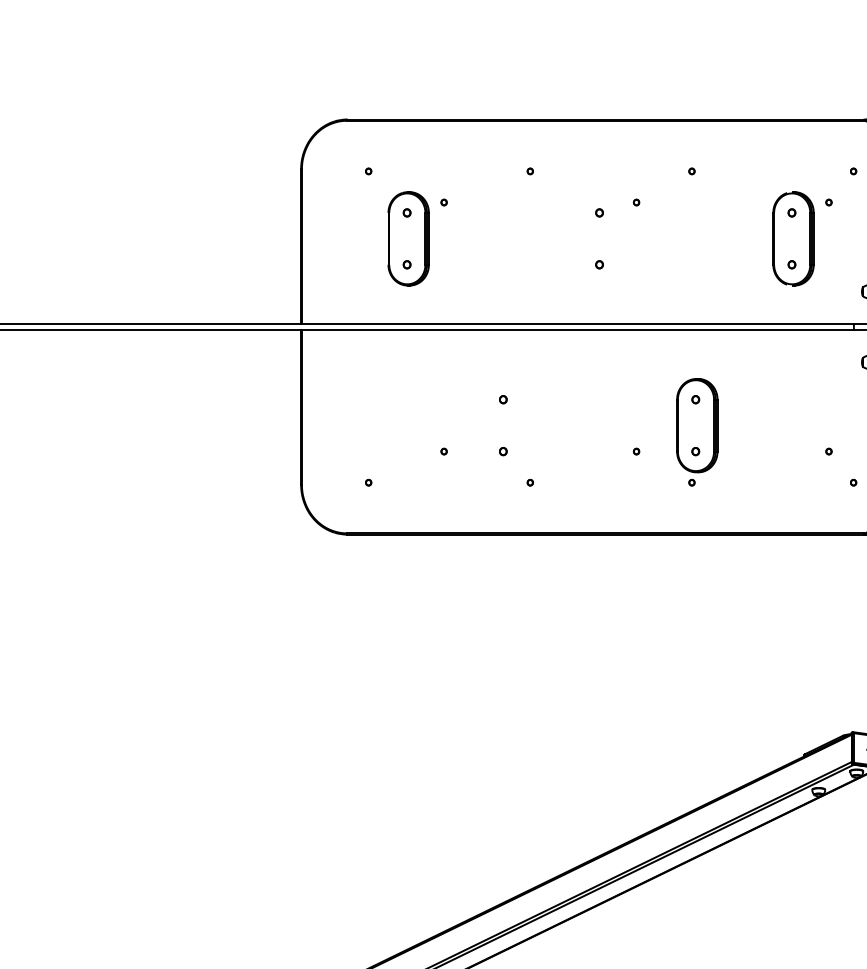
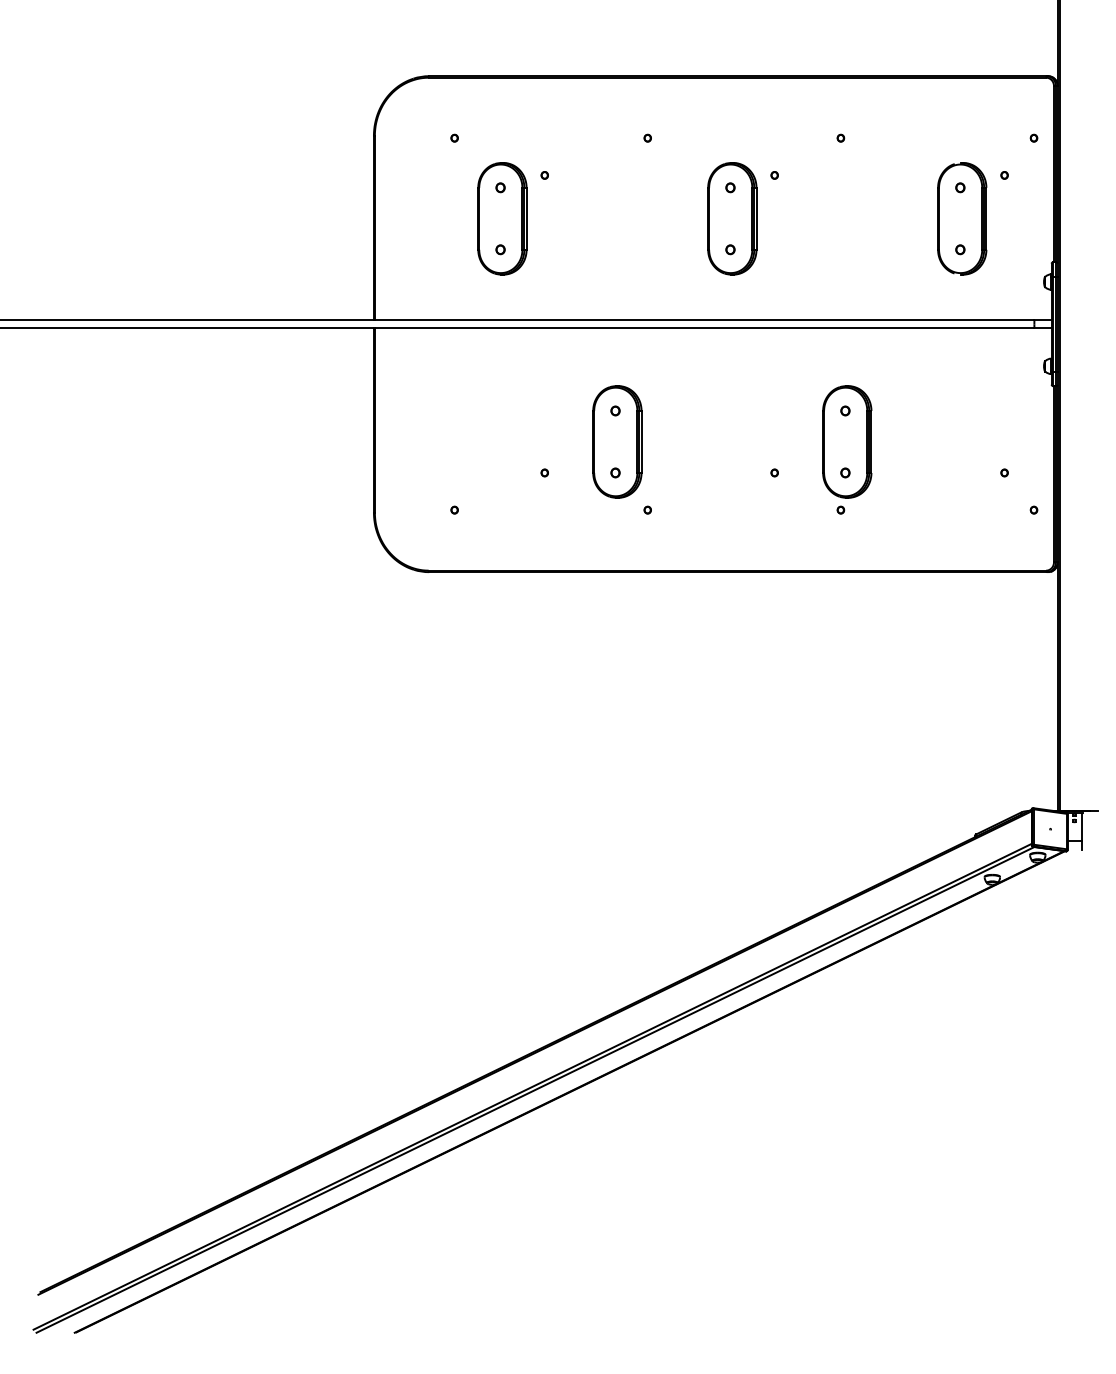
part: (601, 238) -> (732, 218), added
part: (504, 425) -> (617, 441), added

